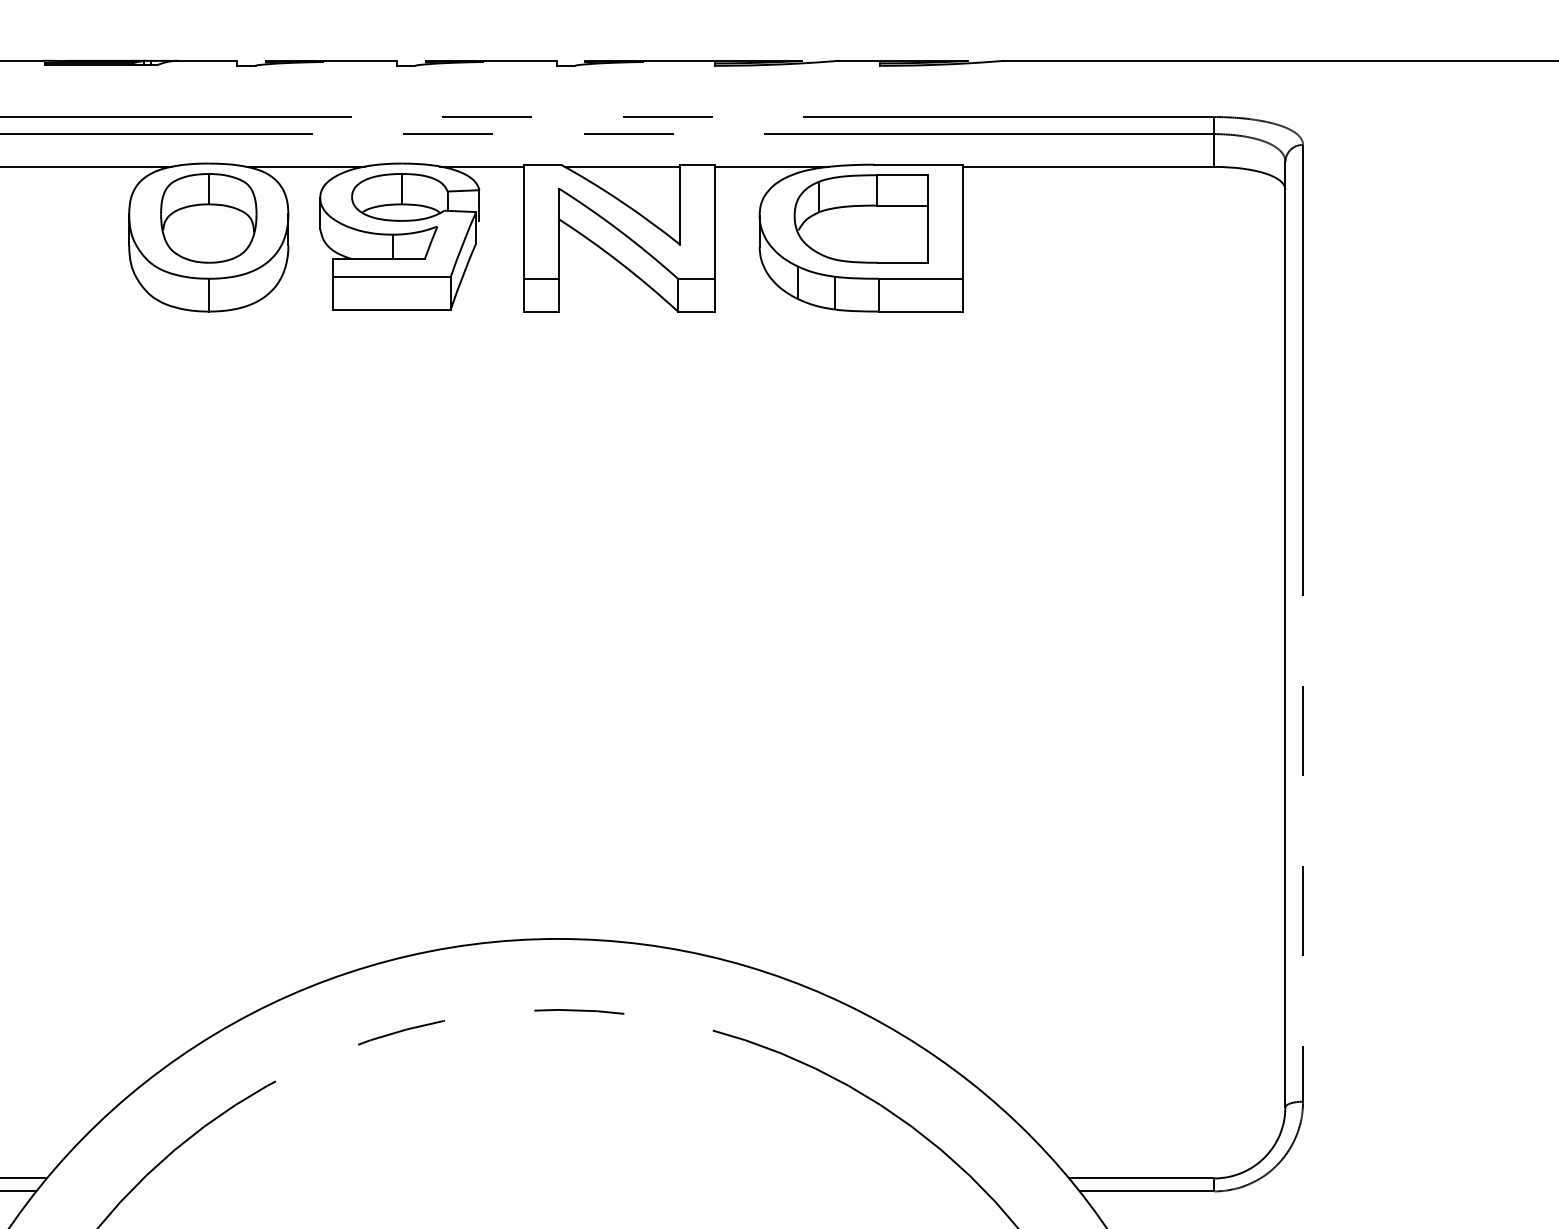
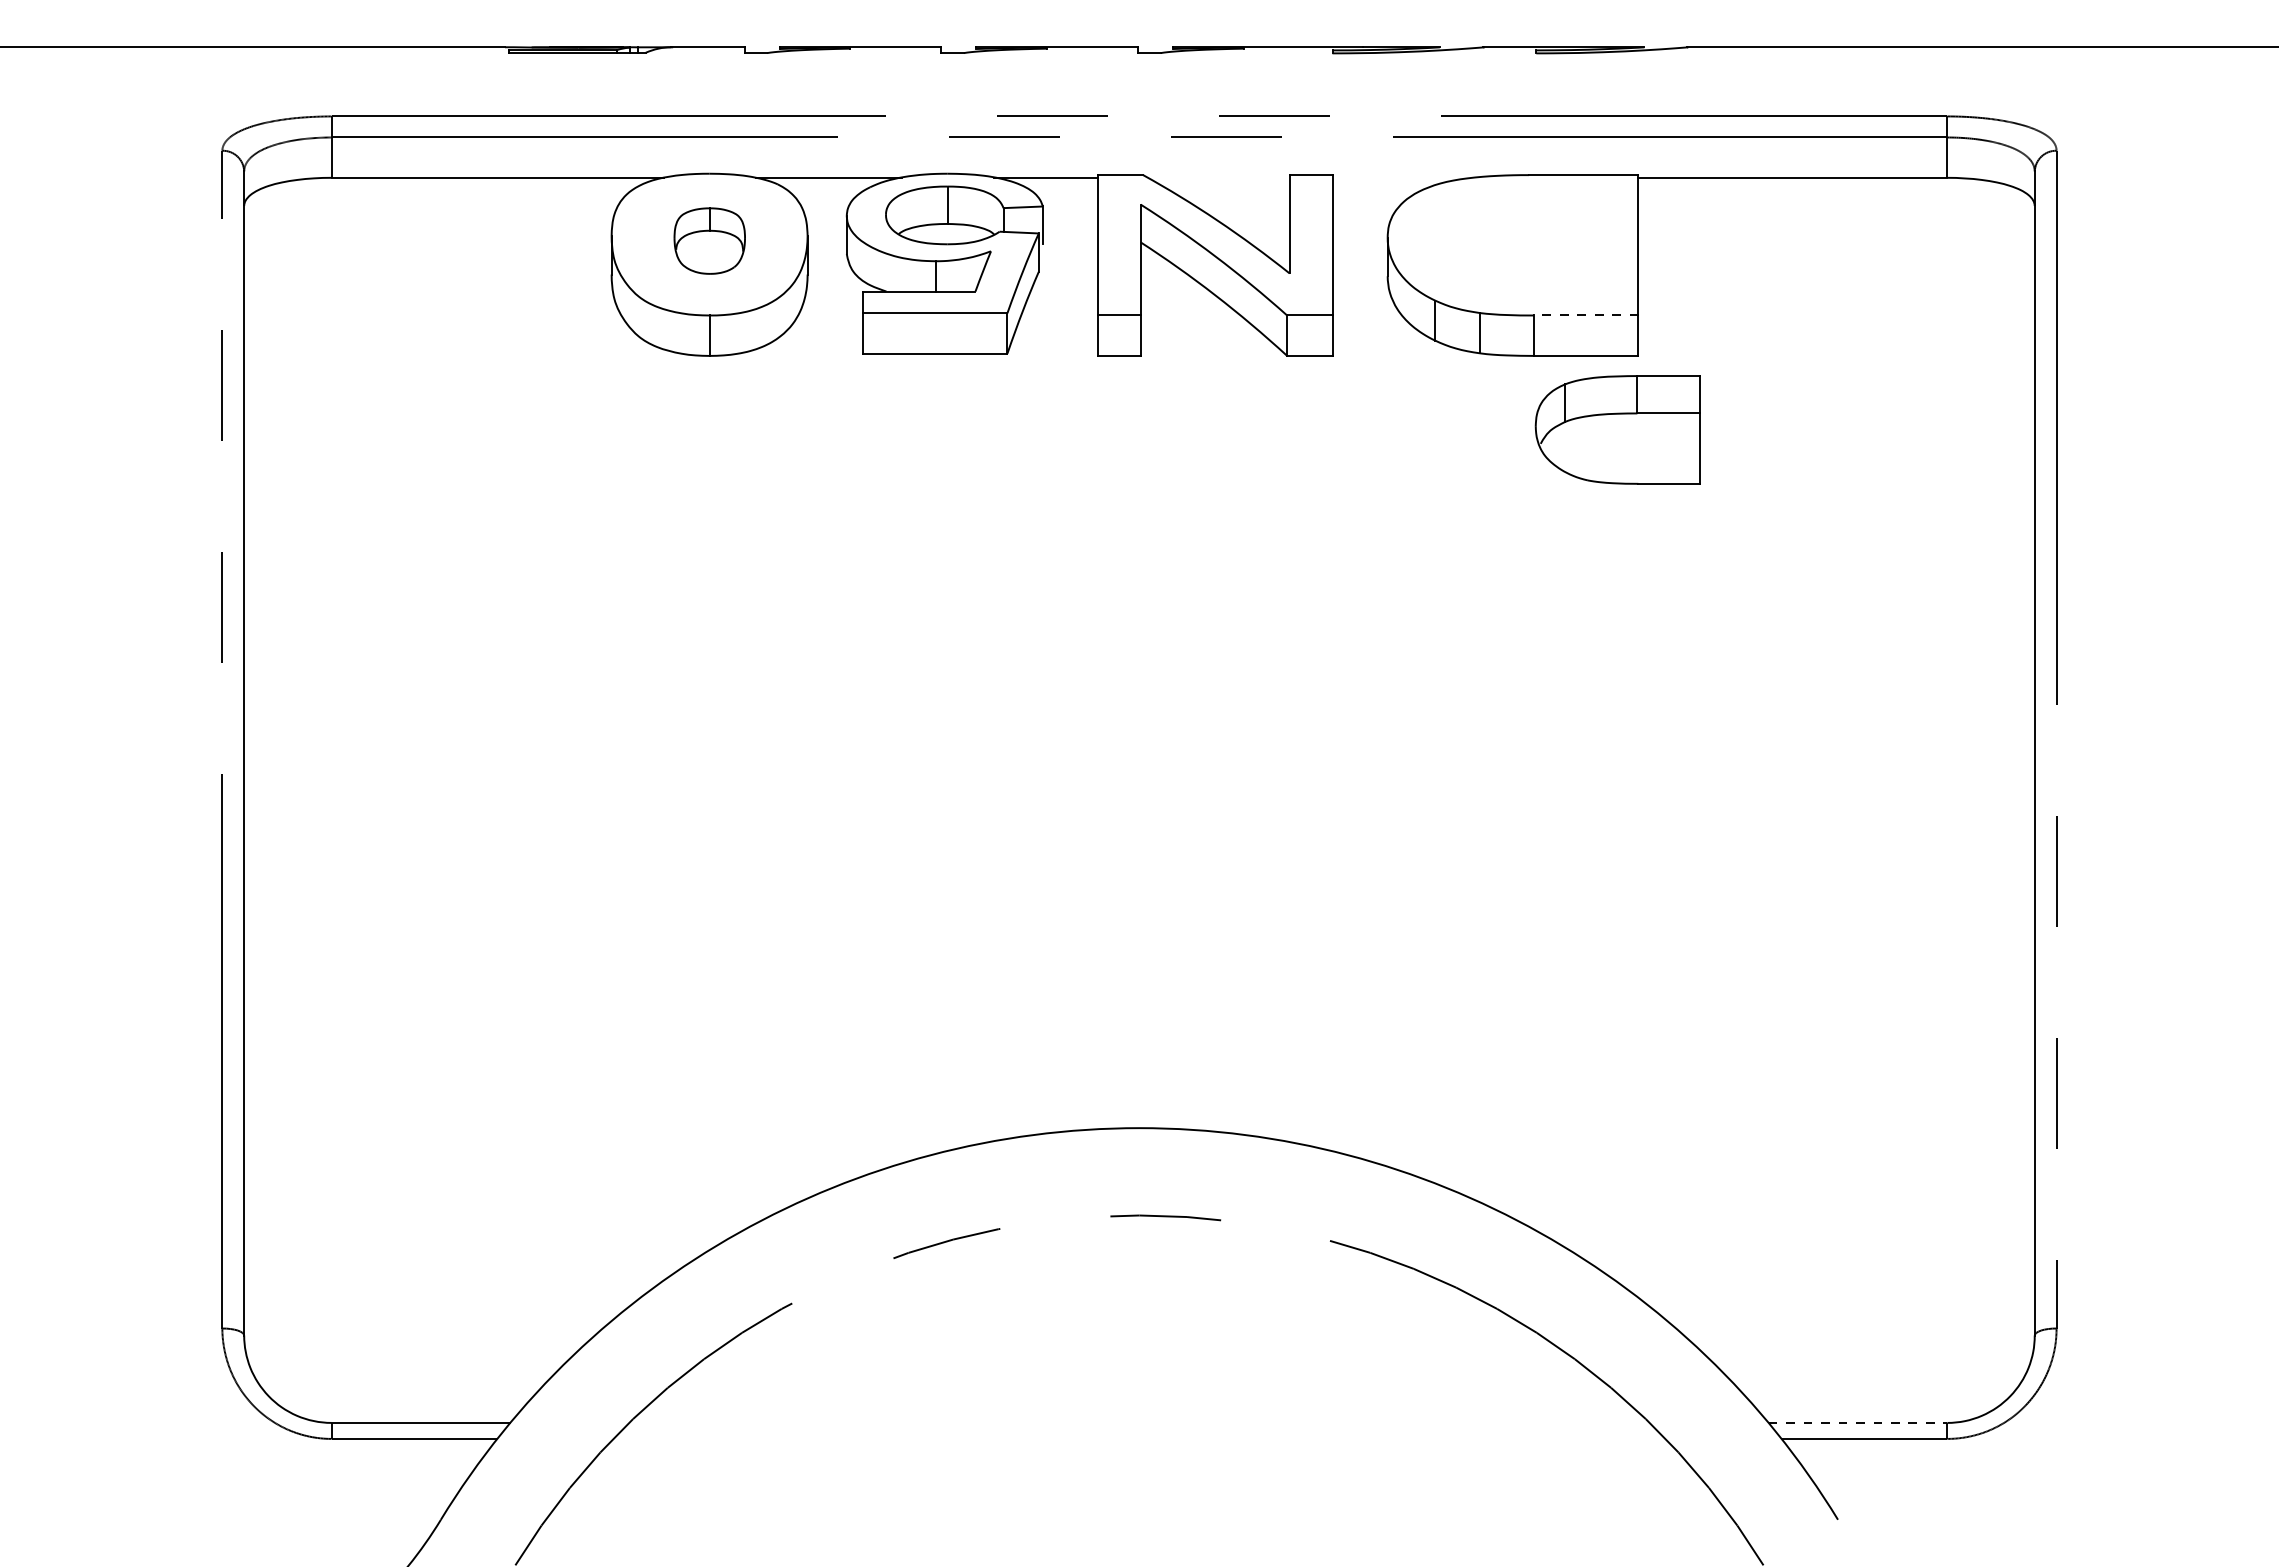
line: (622, 166) -> (1218, 177), removed
line: (771, 166) -> (1402, 177), removed
part: (208, 217) -> (709, 240), size x0.6
part: (861, 218) -> (1617, 429), moved
line: (920, 278) -> (1585, 315), solid -> dashed
line: (1142, 1178) -> (1858, 1422), solid -> dashed

